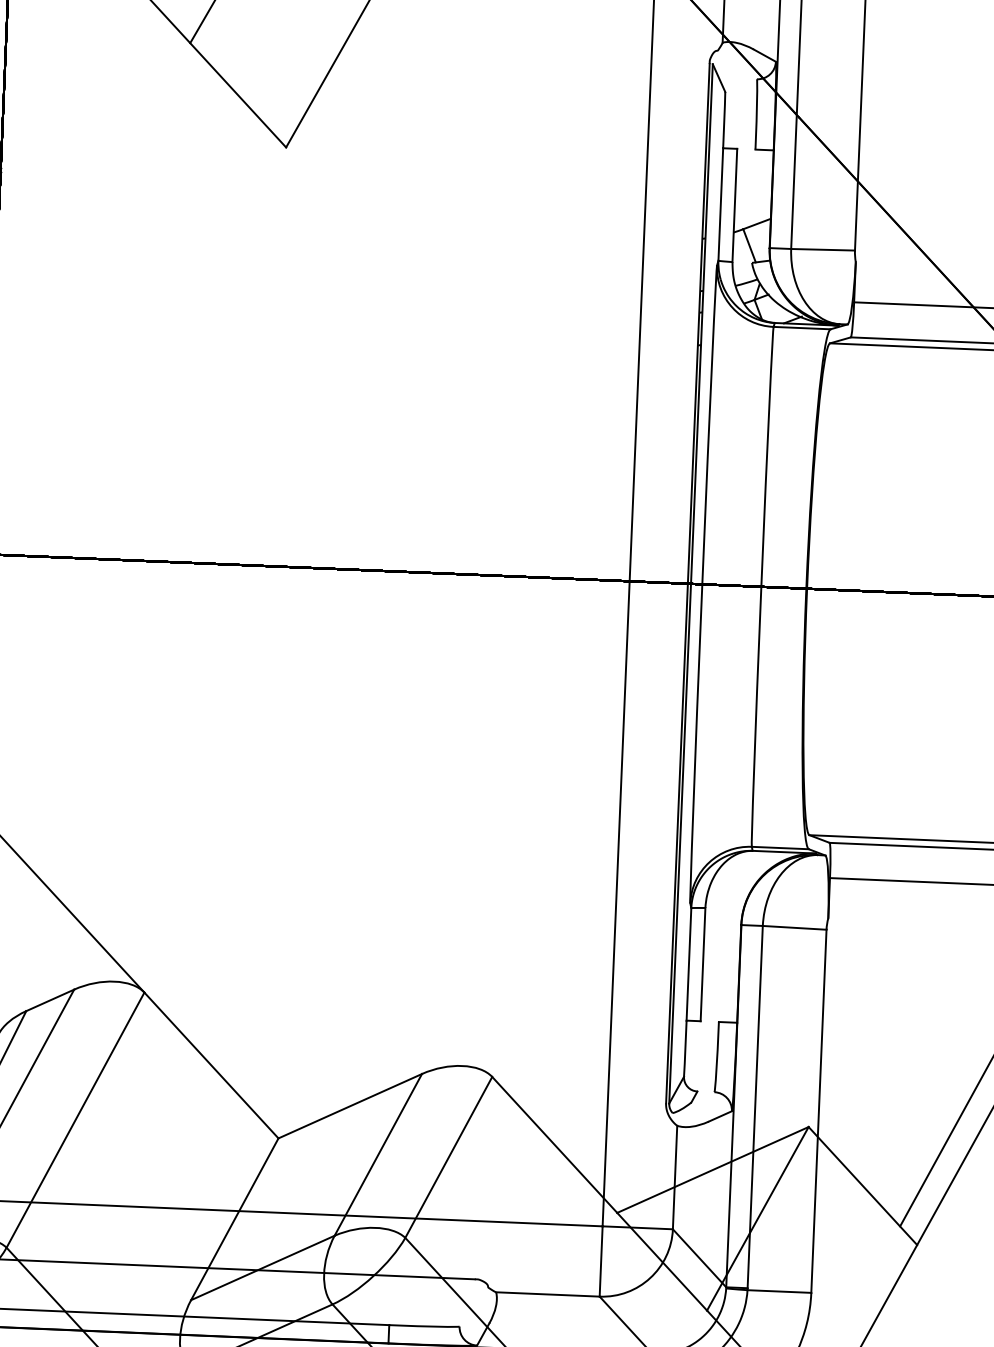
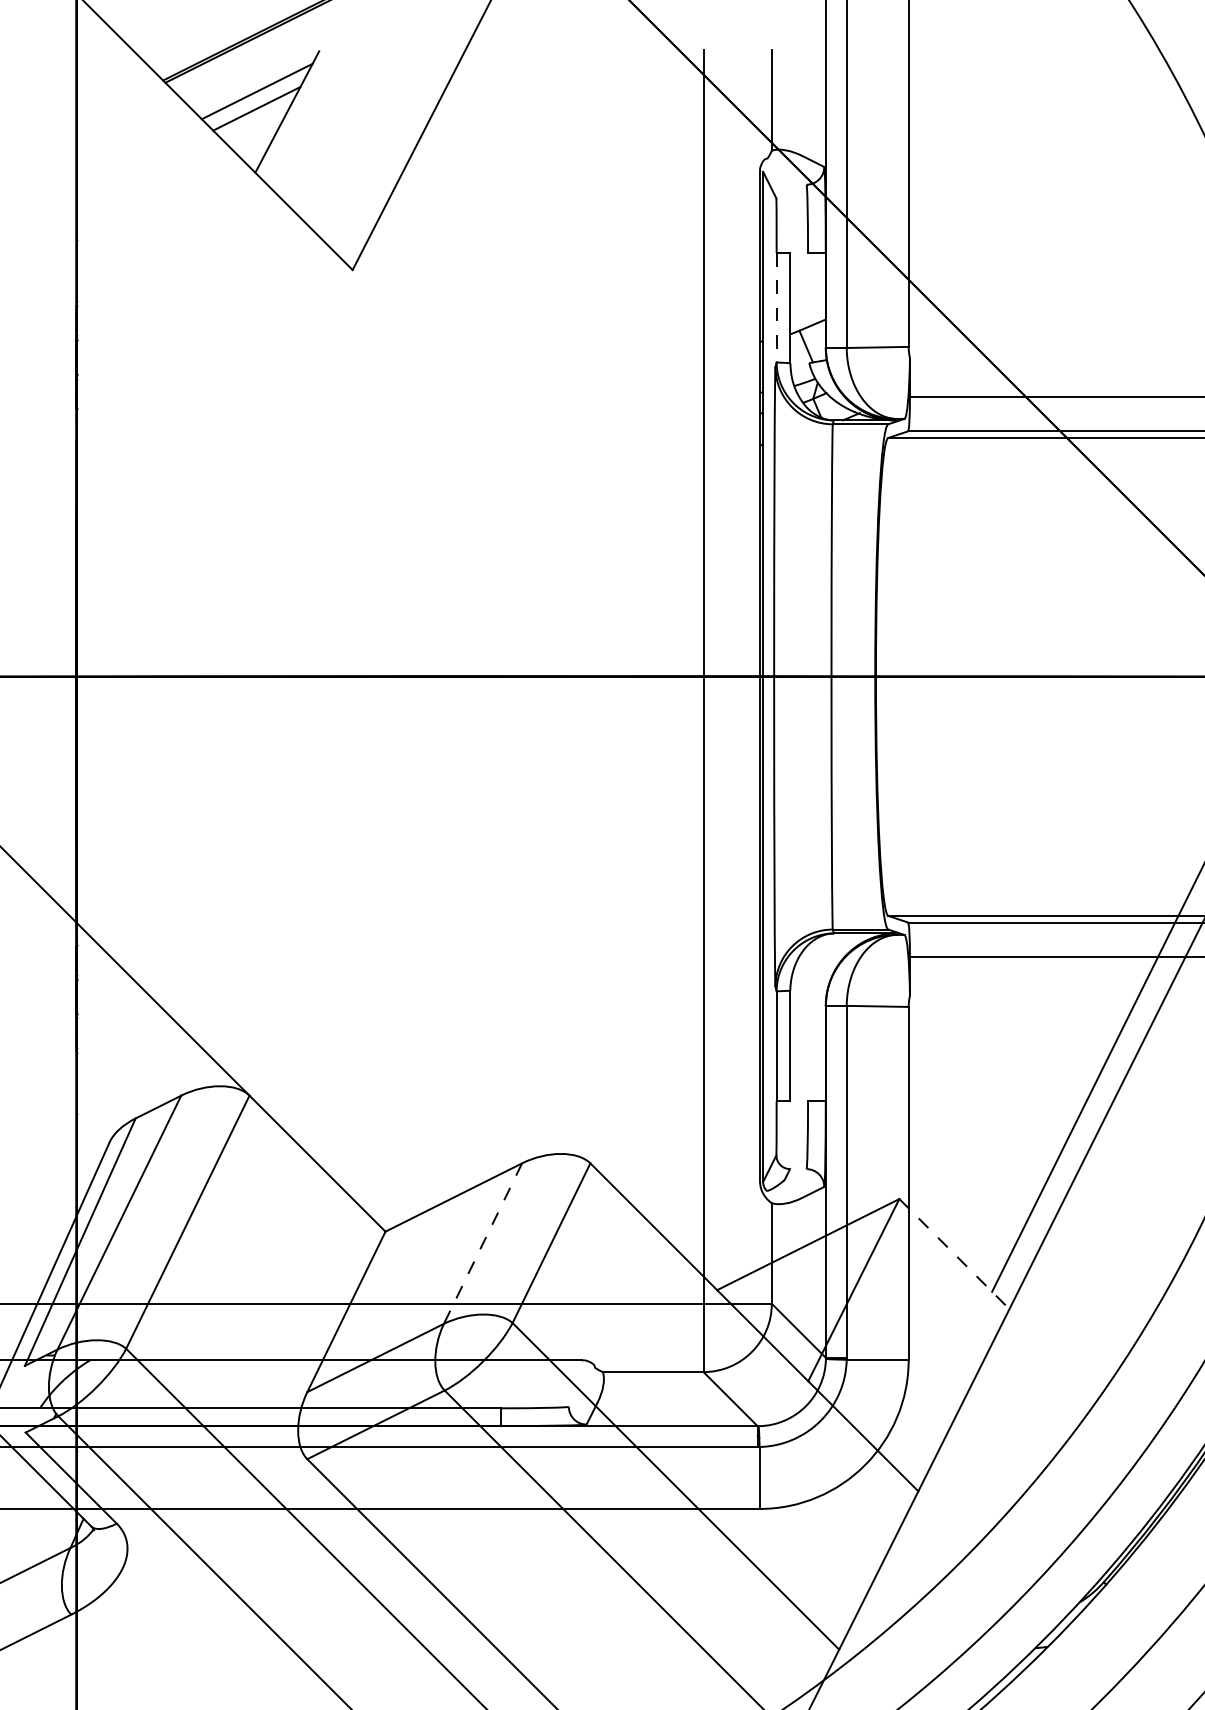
line: (720, 204) -> (776, 307), solid -> dashed
line: (377, 1155) -> (482, 1244), solid -> dashed
line: (862, 1186) -> (954, 1254), solid -> dashed

